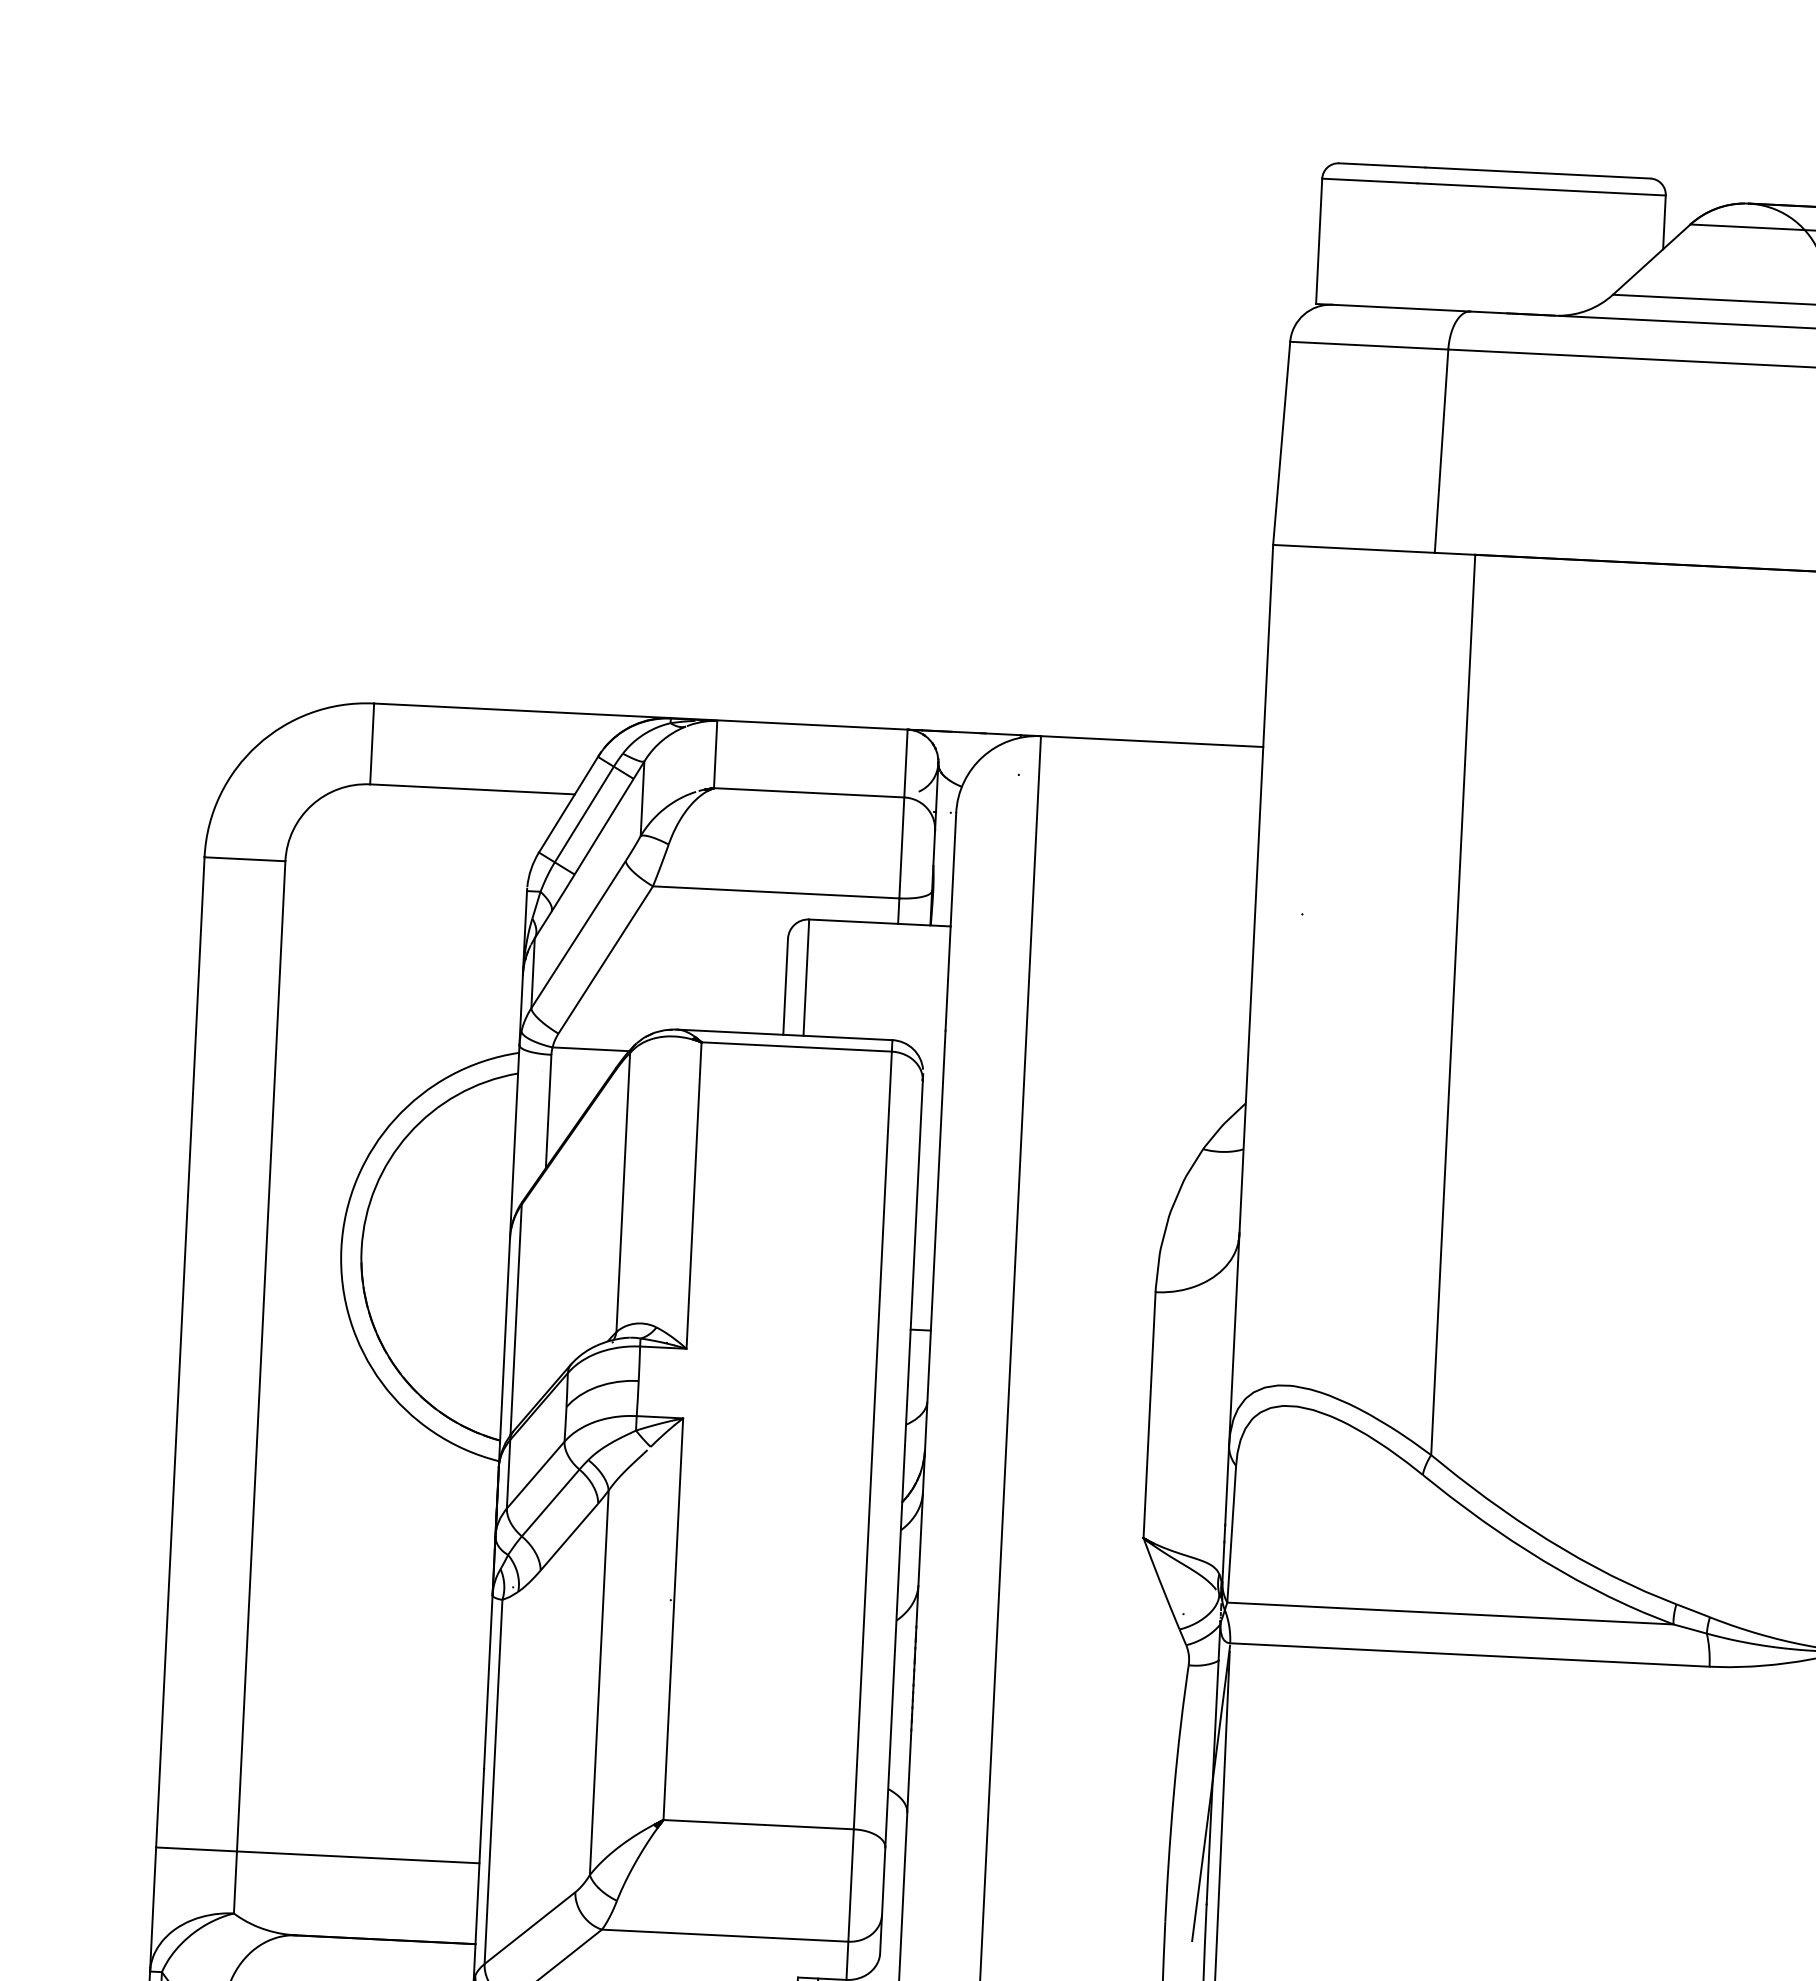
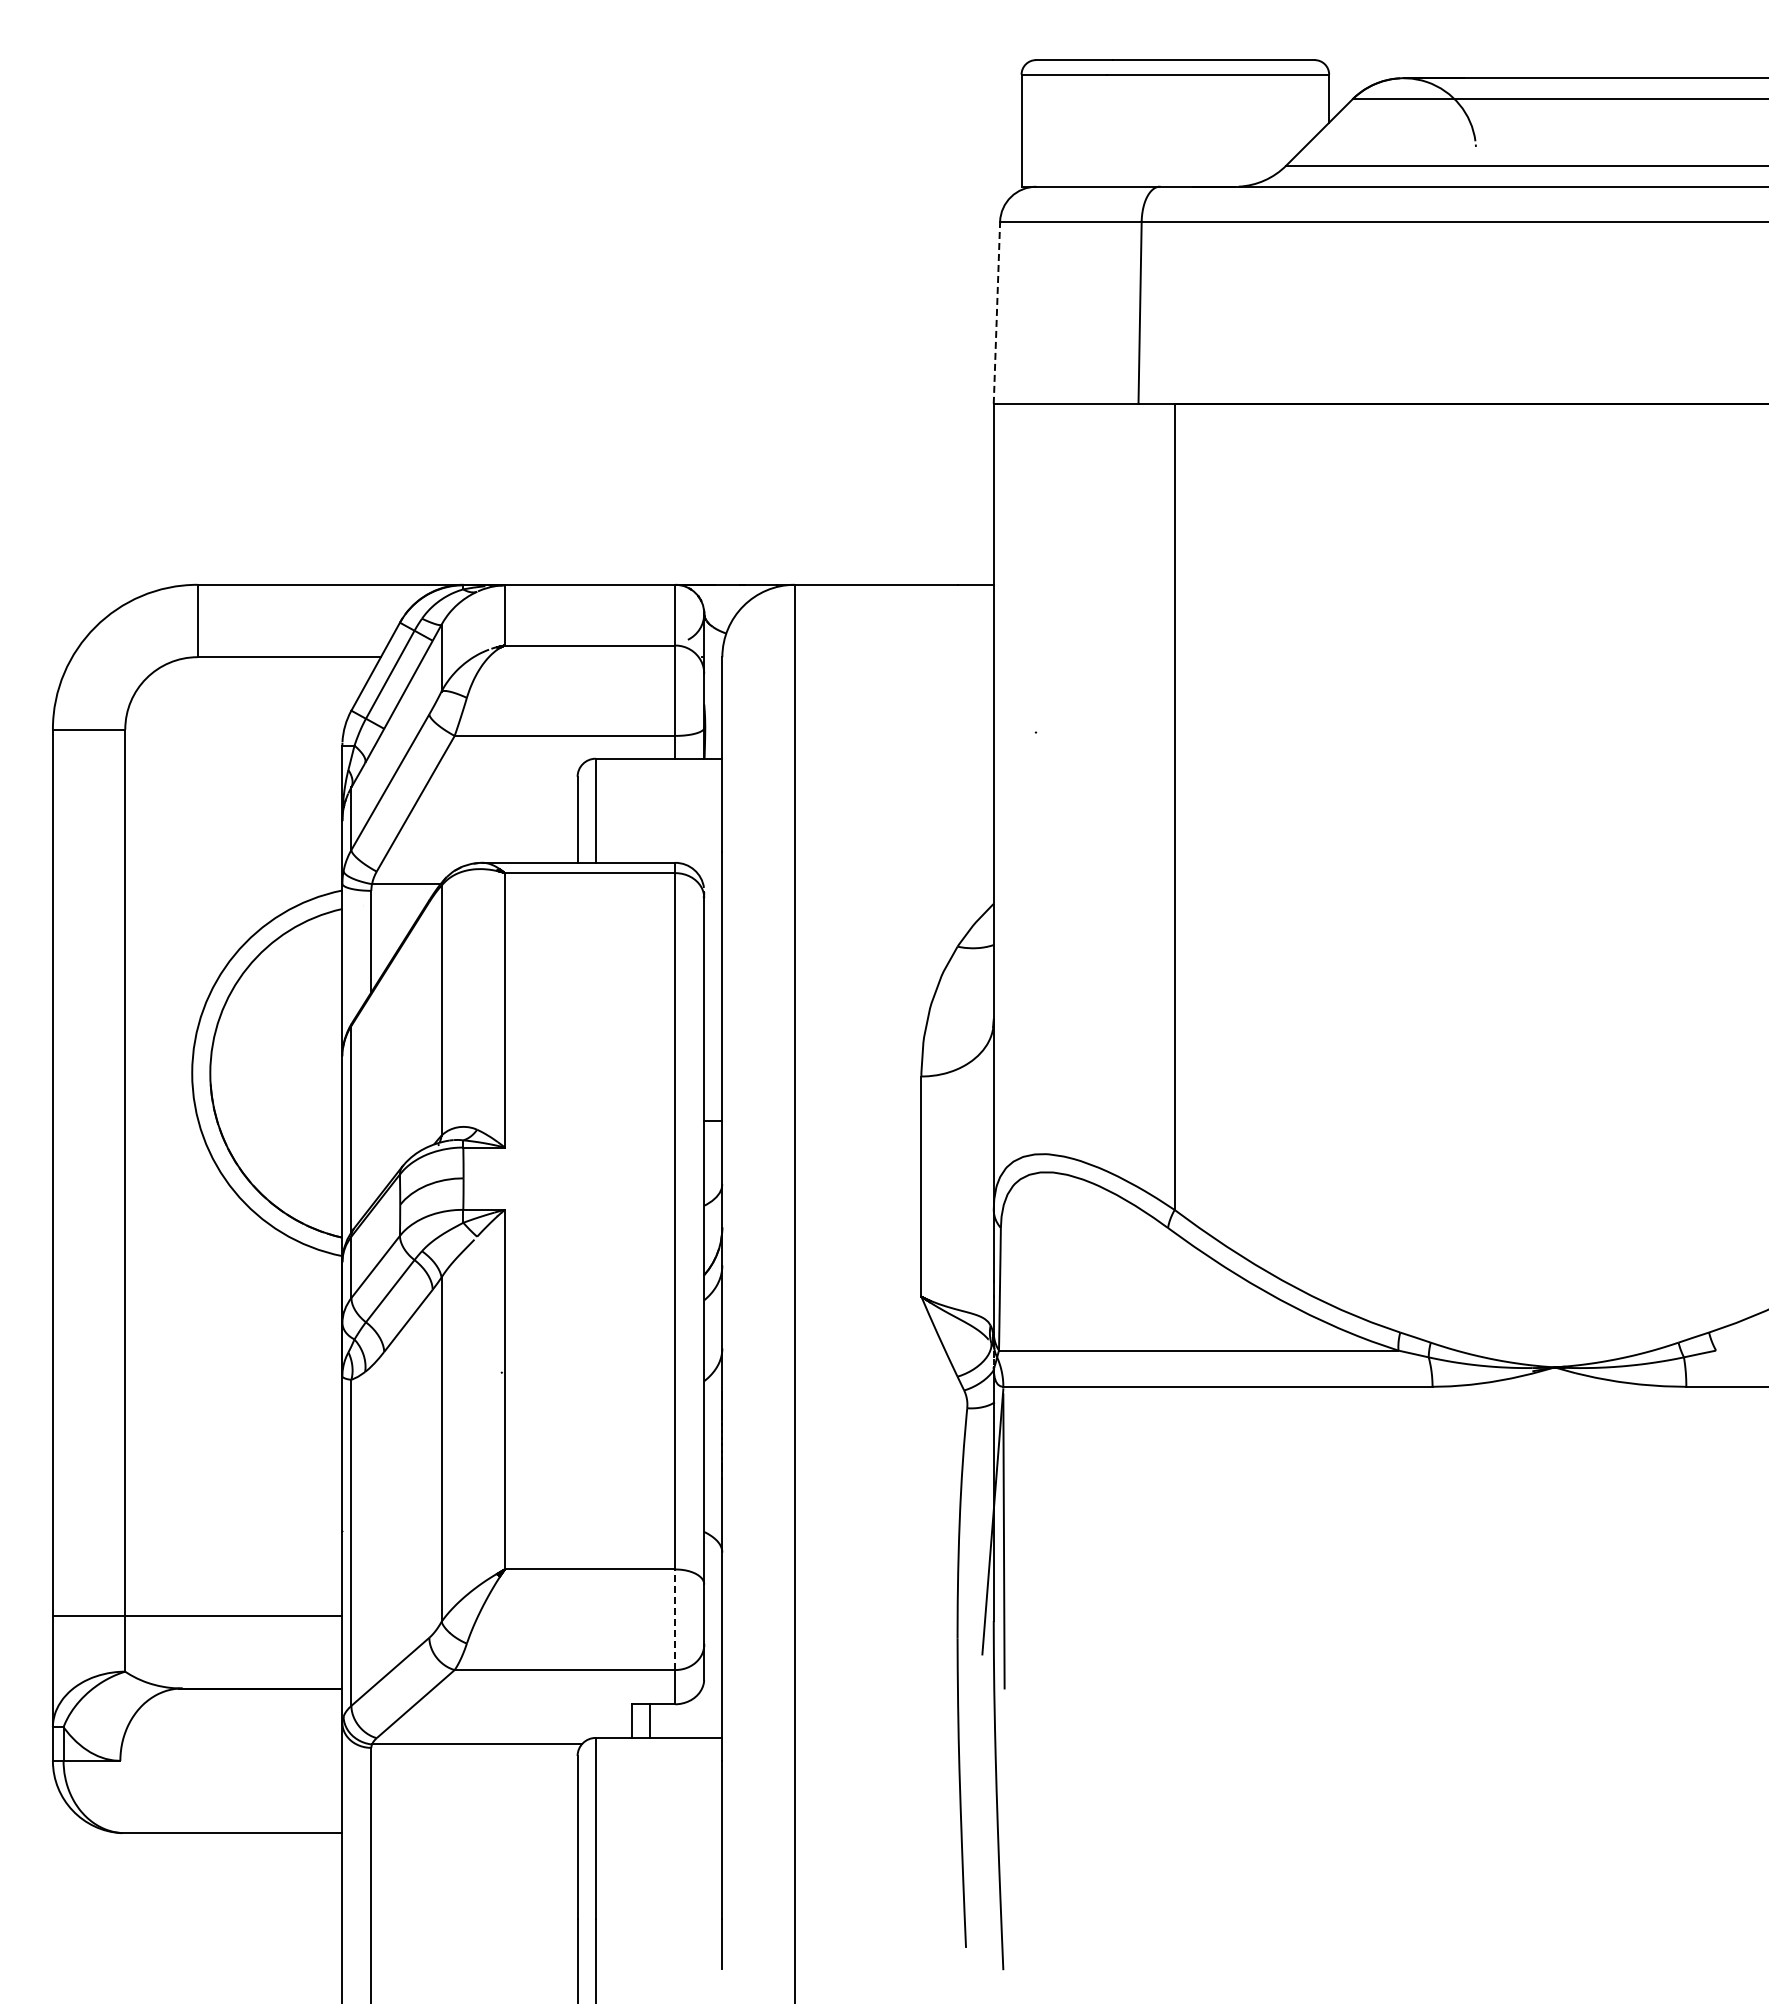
line: (1281, 443) -> (996, 312), solid -> dashed
line: (851, 1885) -> (675, 1619), solid -> dashed

